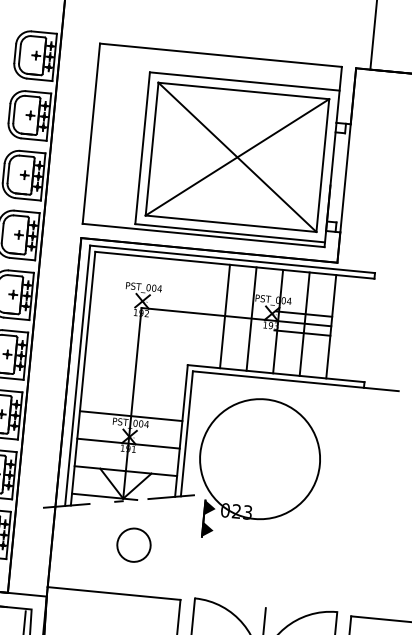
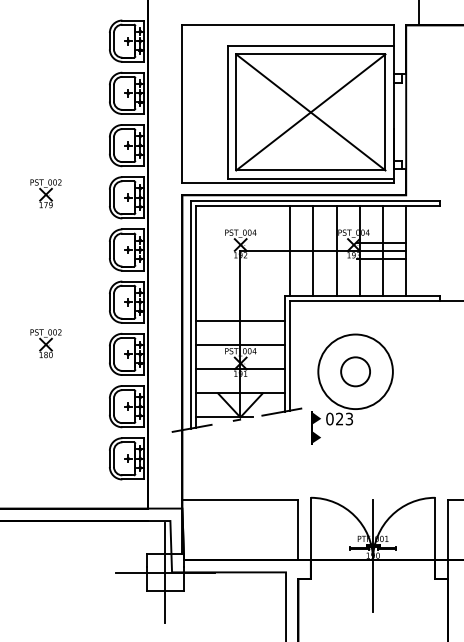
line: (198, 314) -> (290, 251), added
line: (133, 388) -> (240, 321), added
circle: (259, 458) -> (355, 371), size x0.71
circle: (133, 544) -> (355, 371), moved

